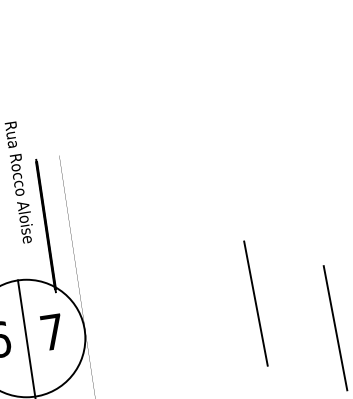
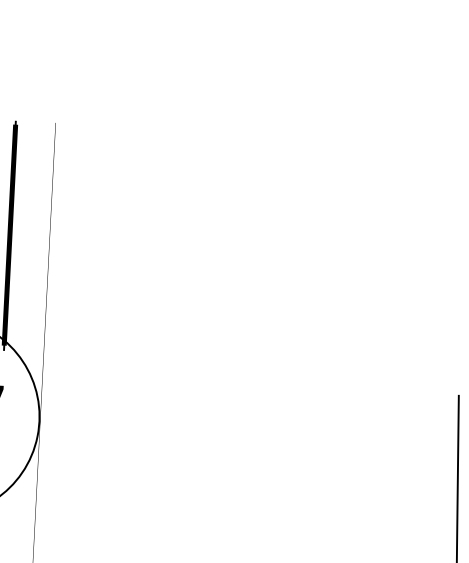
line: (255, 303) -> (332, 435), removed

